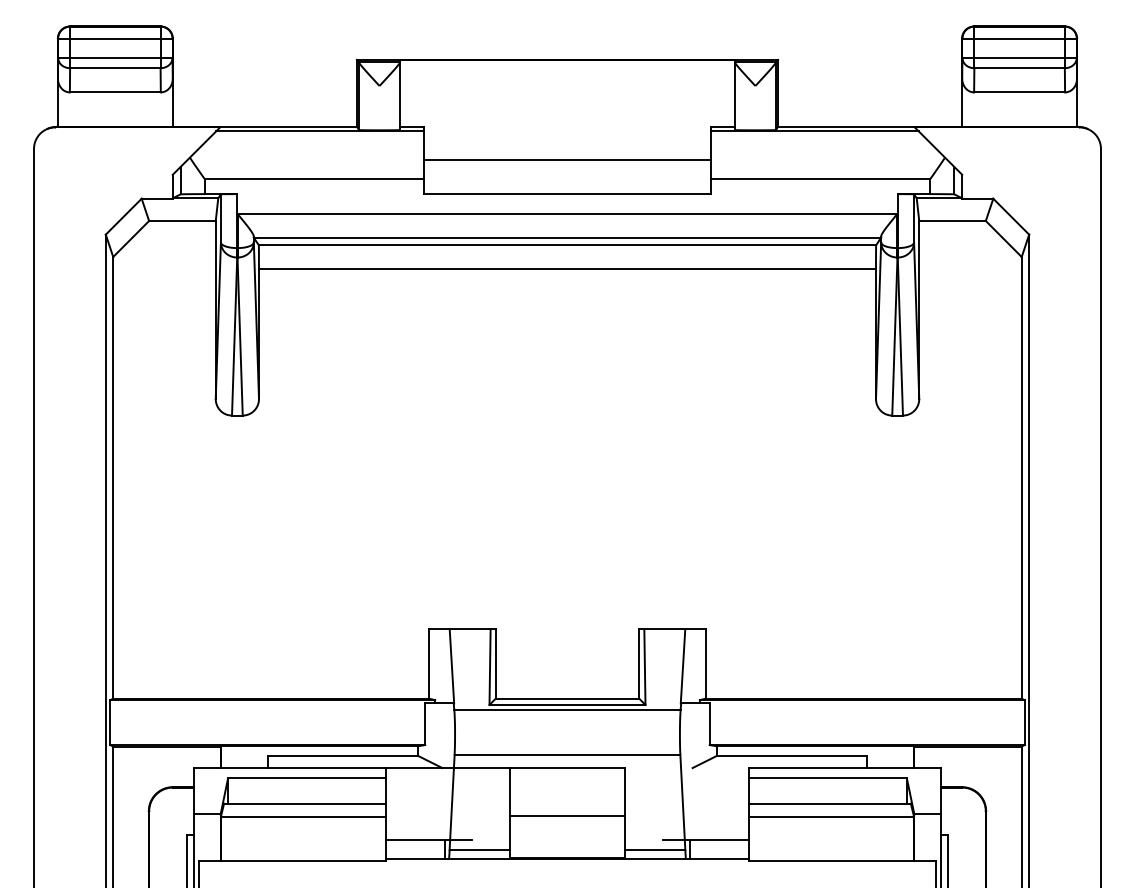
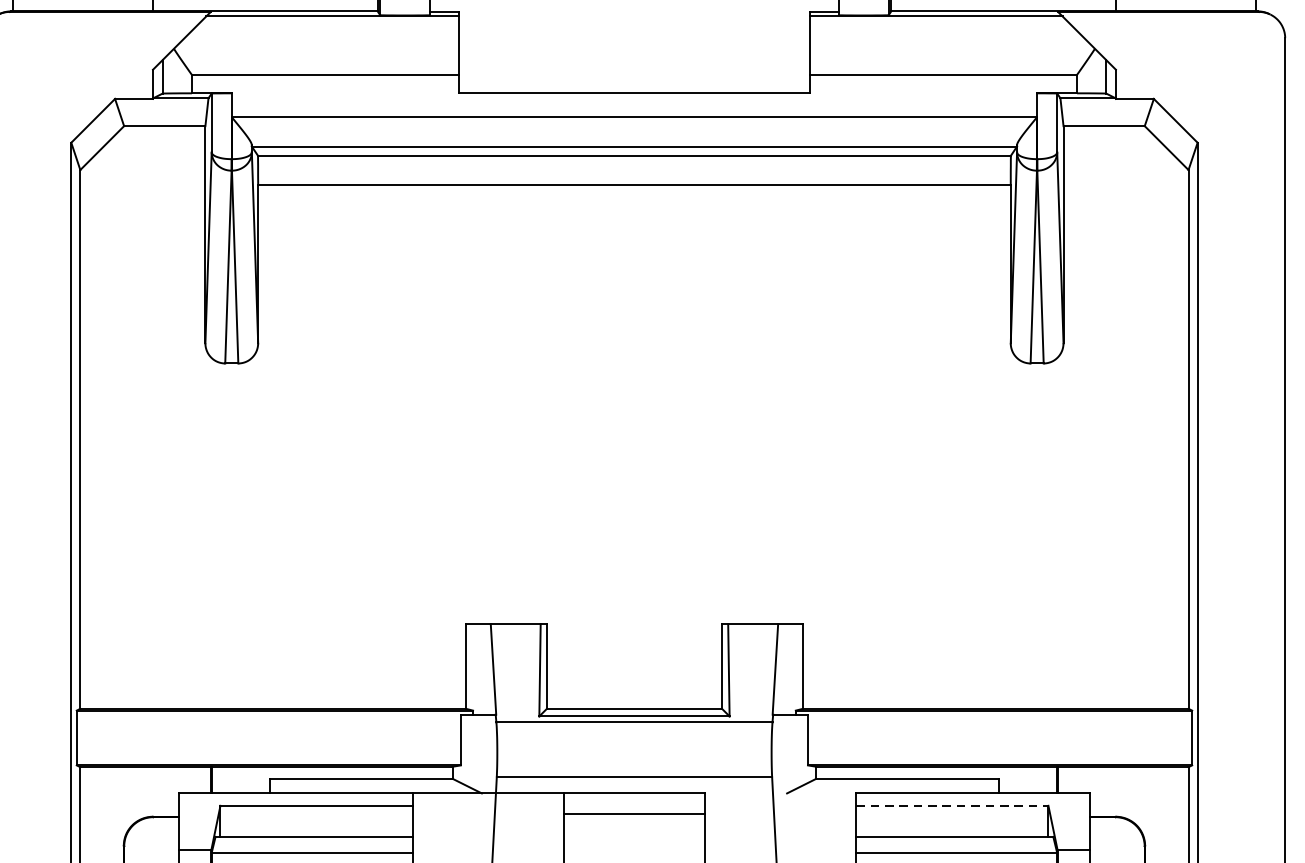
line: (567, 160) -> (634, 52), removed
line: (828, 778) -> (952, 806), solid -> dashed
line: (567, 815) -> (634, 813), moved

